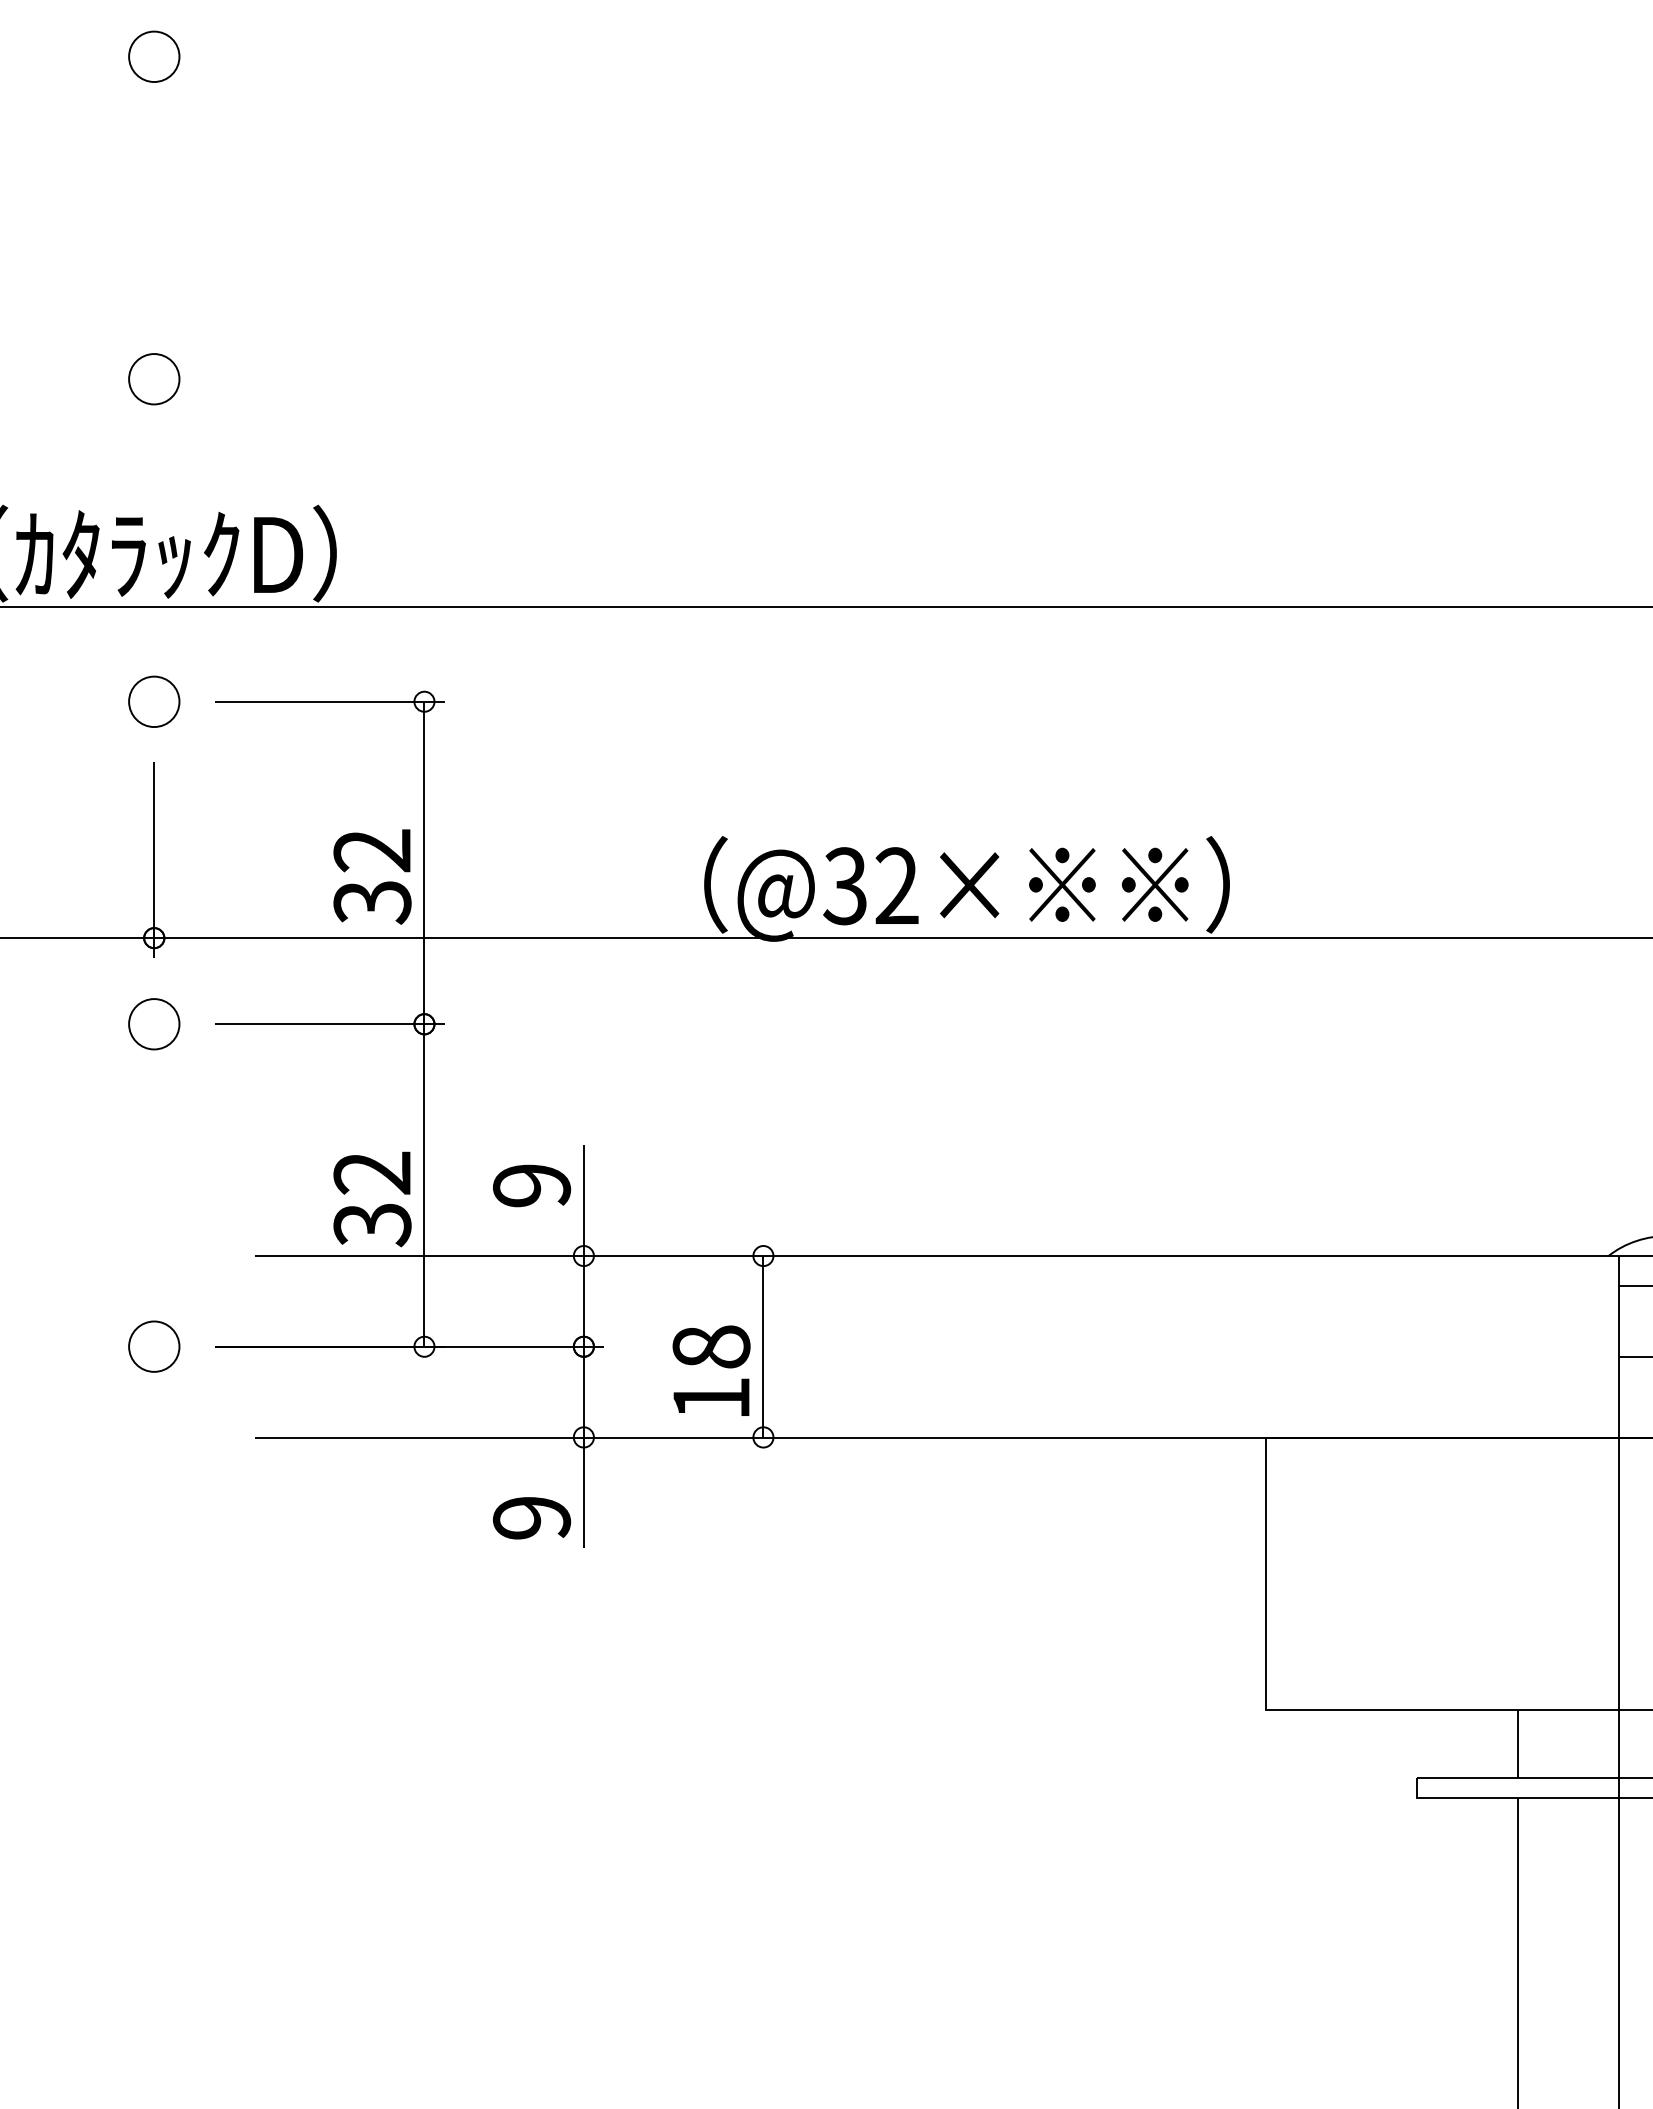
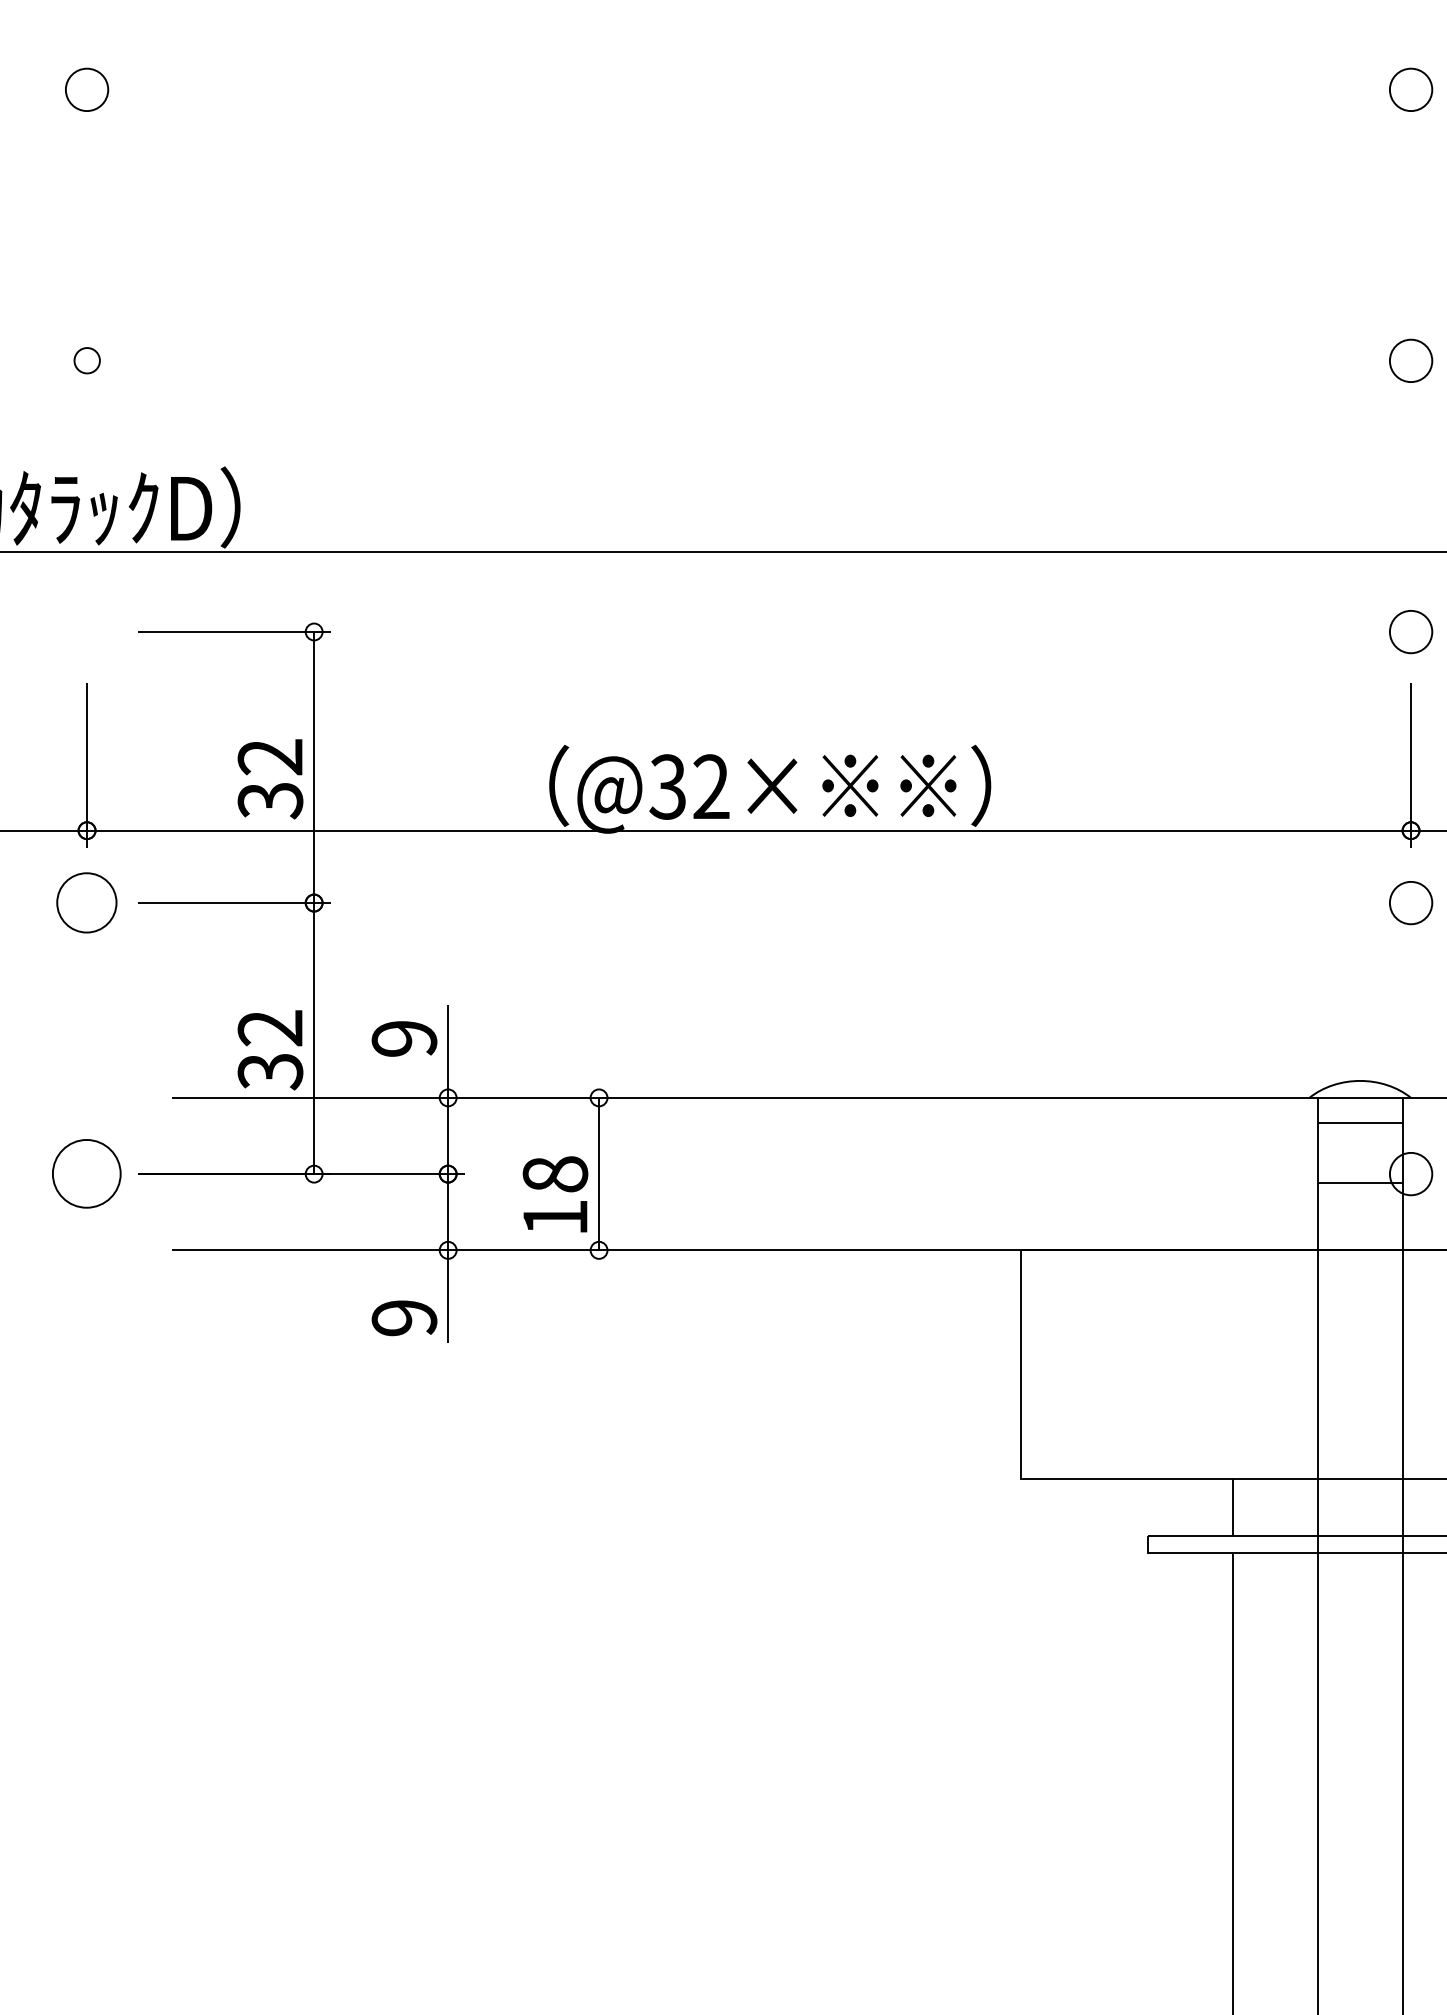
part: (154, 378) -> (87, 360), size x0.6
part: (154, 702) -> (87, 632), removed
part: (154, 1024) -> (87, 903), size x1.4
part: (154, 1347) -> (87, 1174), size x1.6

